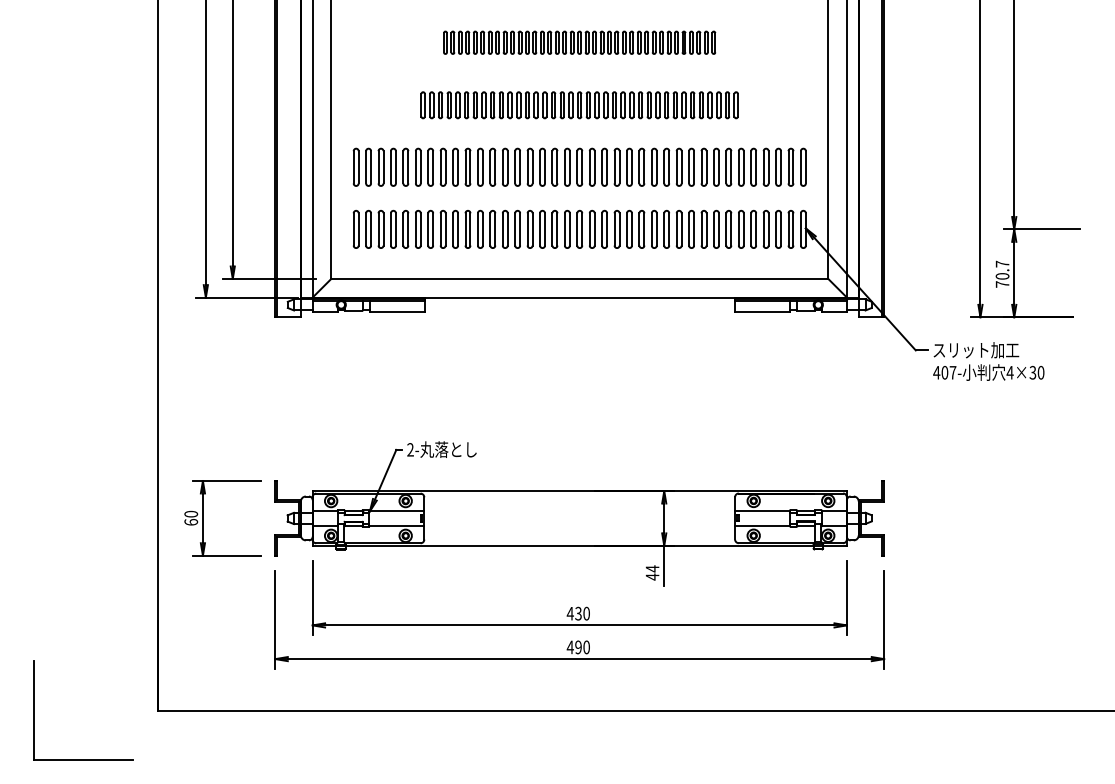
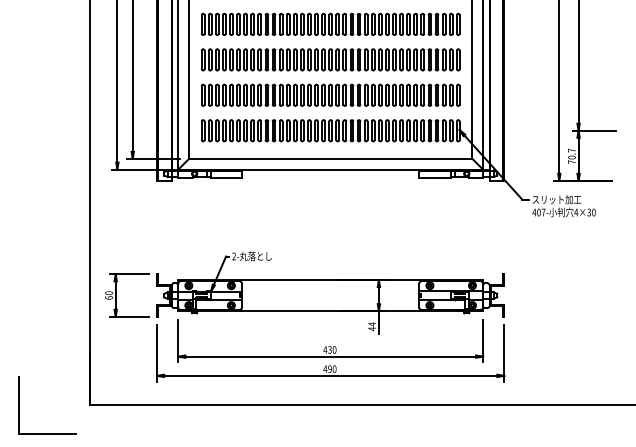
part: (579, 41) -> (330, 23), size x1.67
part: (579, 104) -> (330, 59), size x1.43

